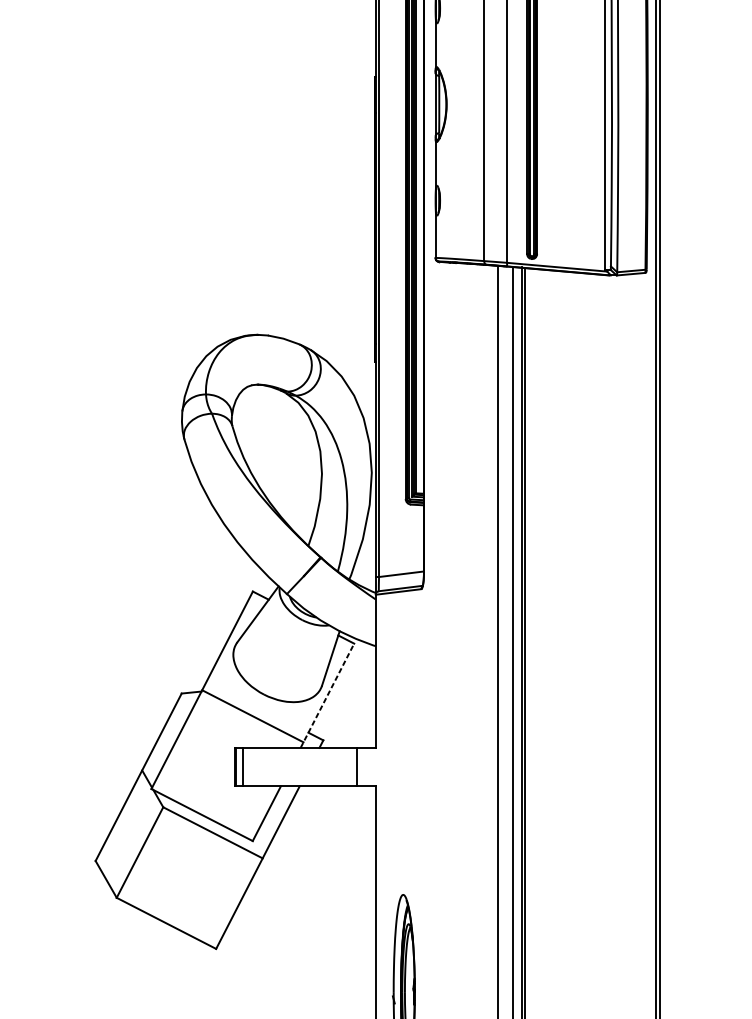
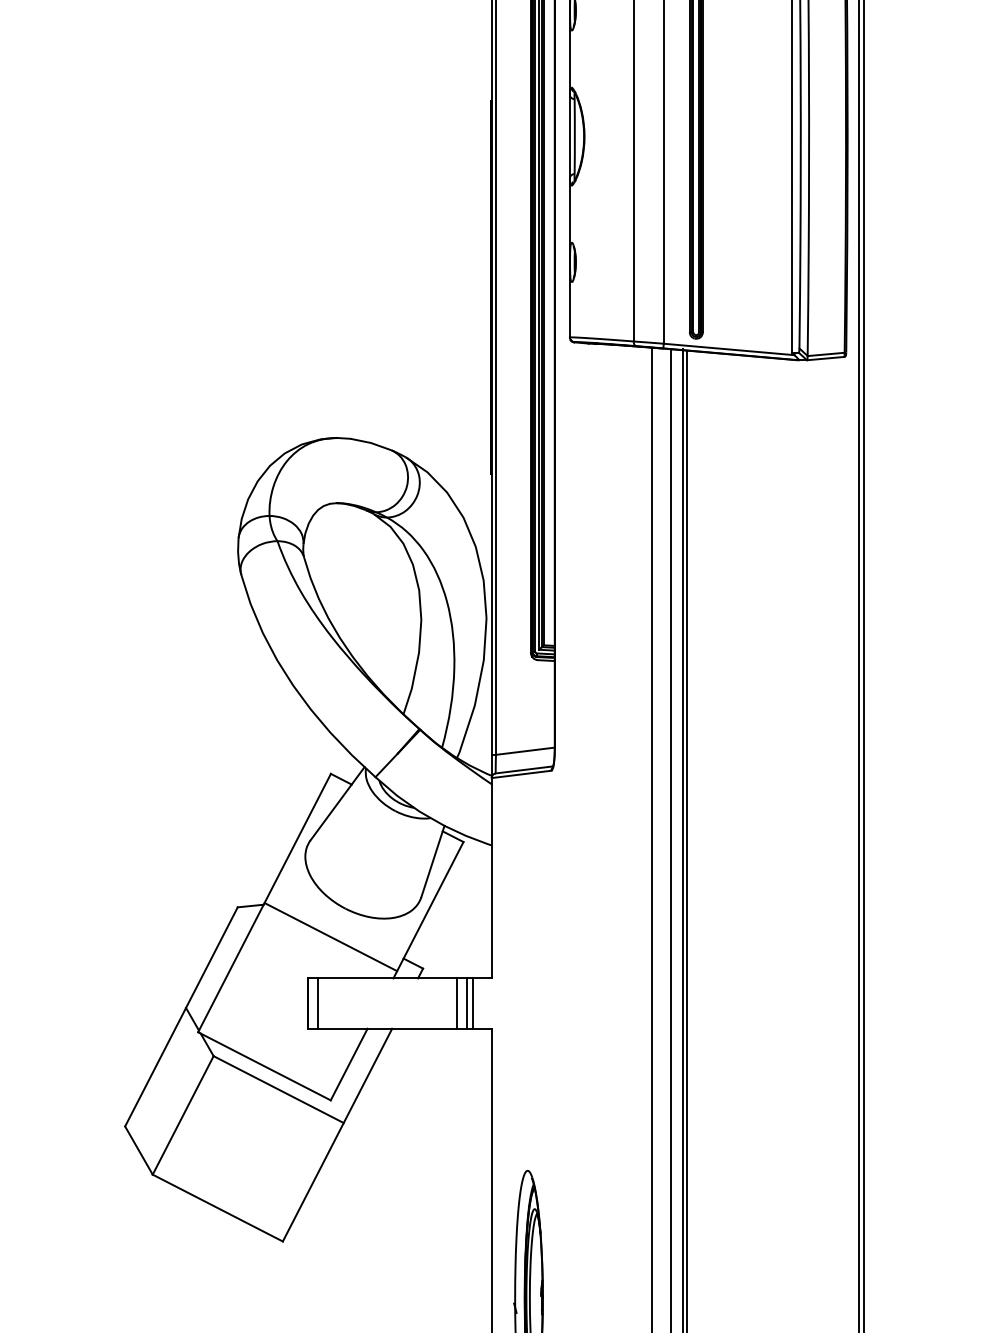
line: (327, 695) -> (428, 910), dashed -> solid
line: (349, 767) -> (457, 1003), added
line: (361, 767) -> (472, 1003), added

